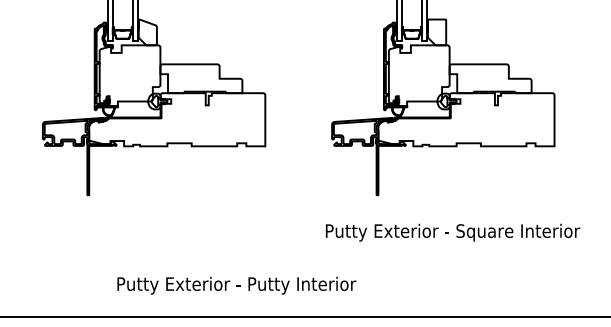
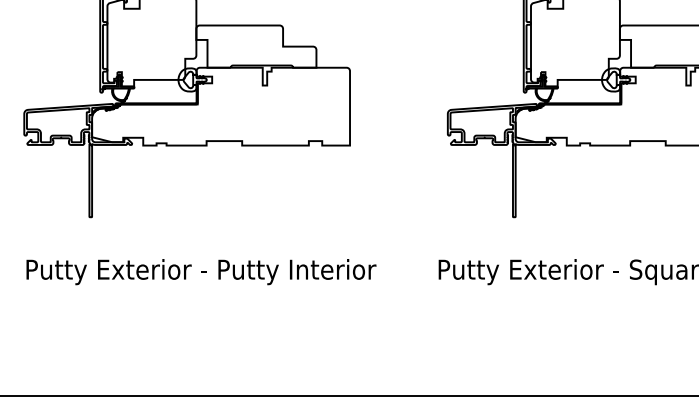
text: (236, 285) -> (200, 271), moved

